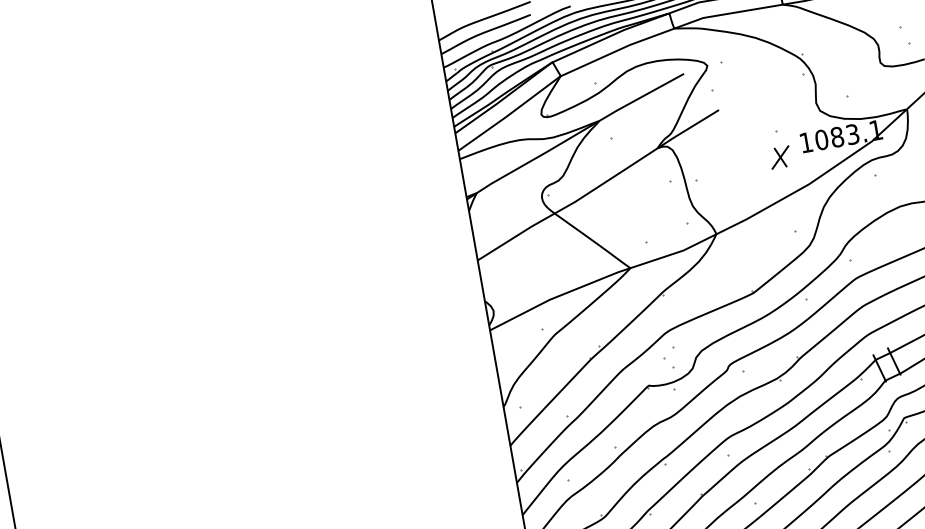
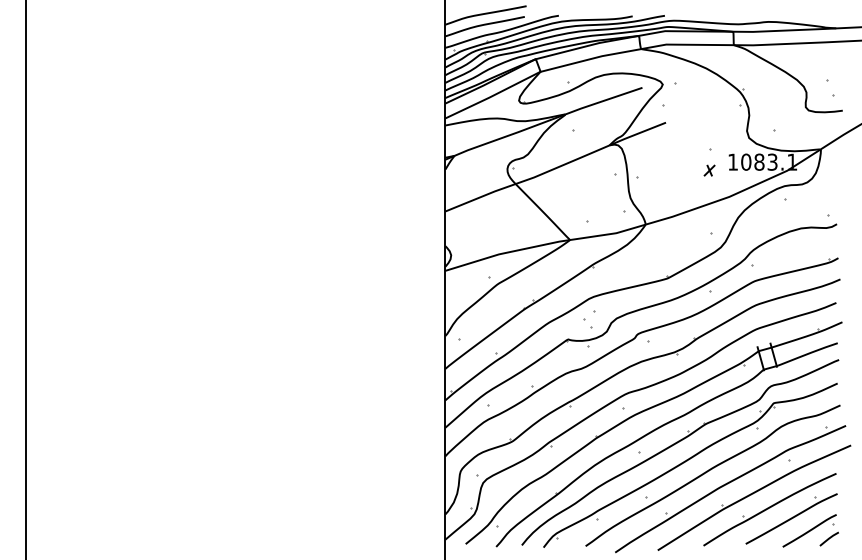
part: (780, 157) -> (709, 170), size x0.6

